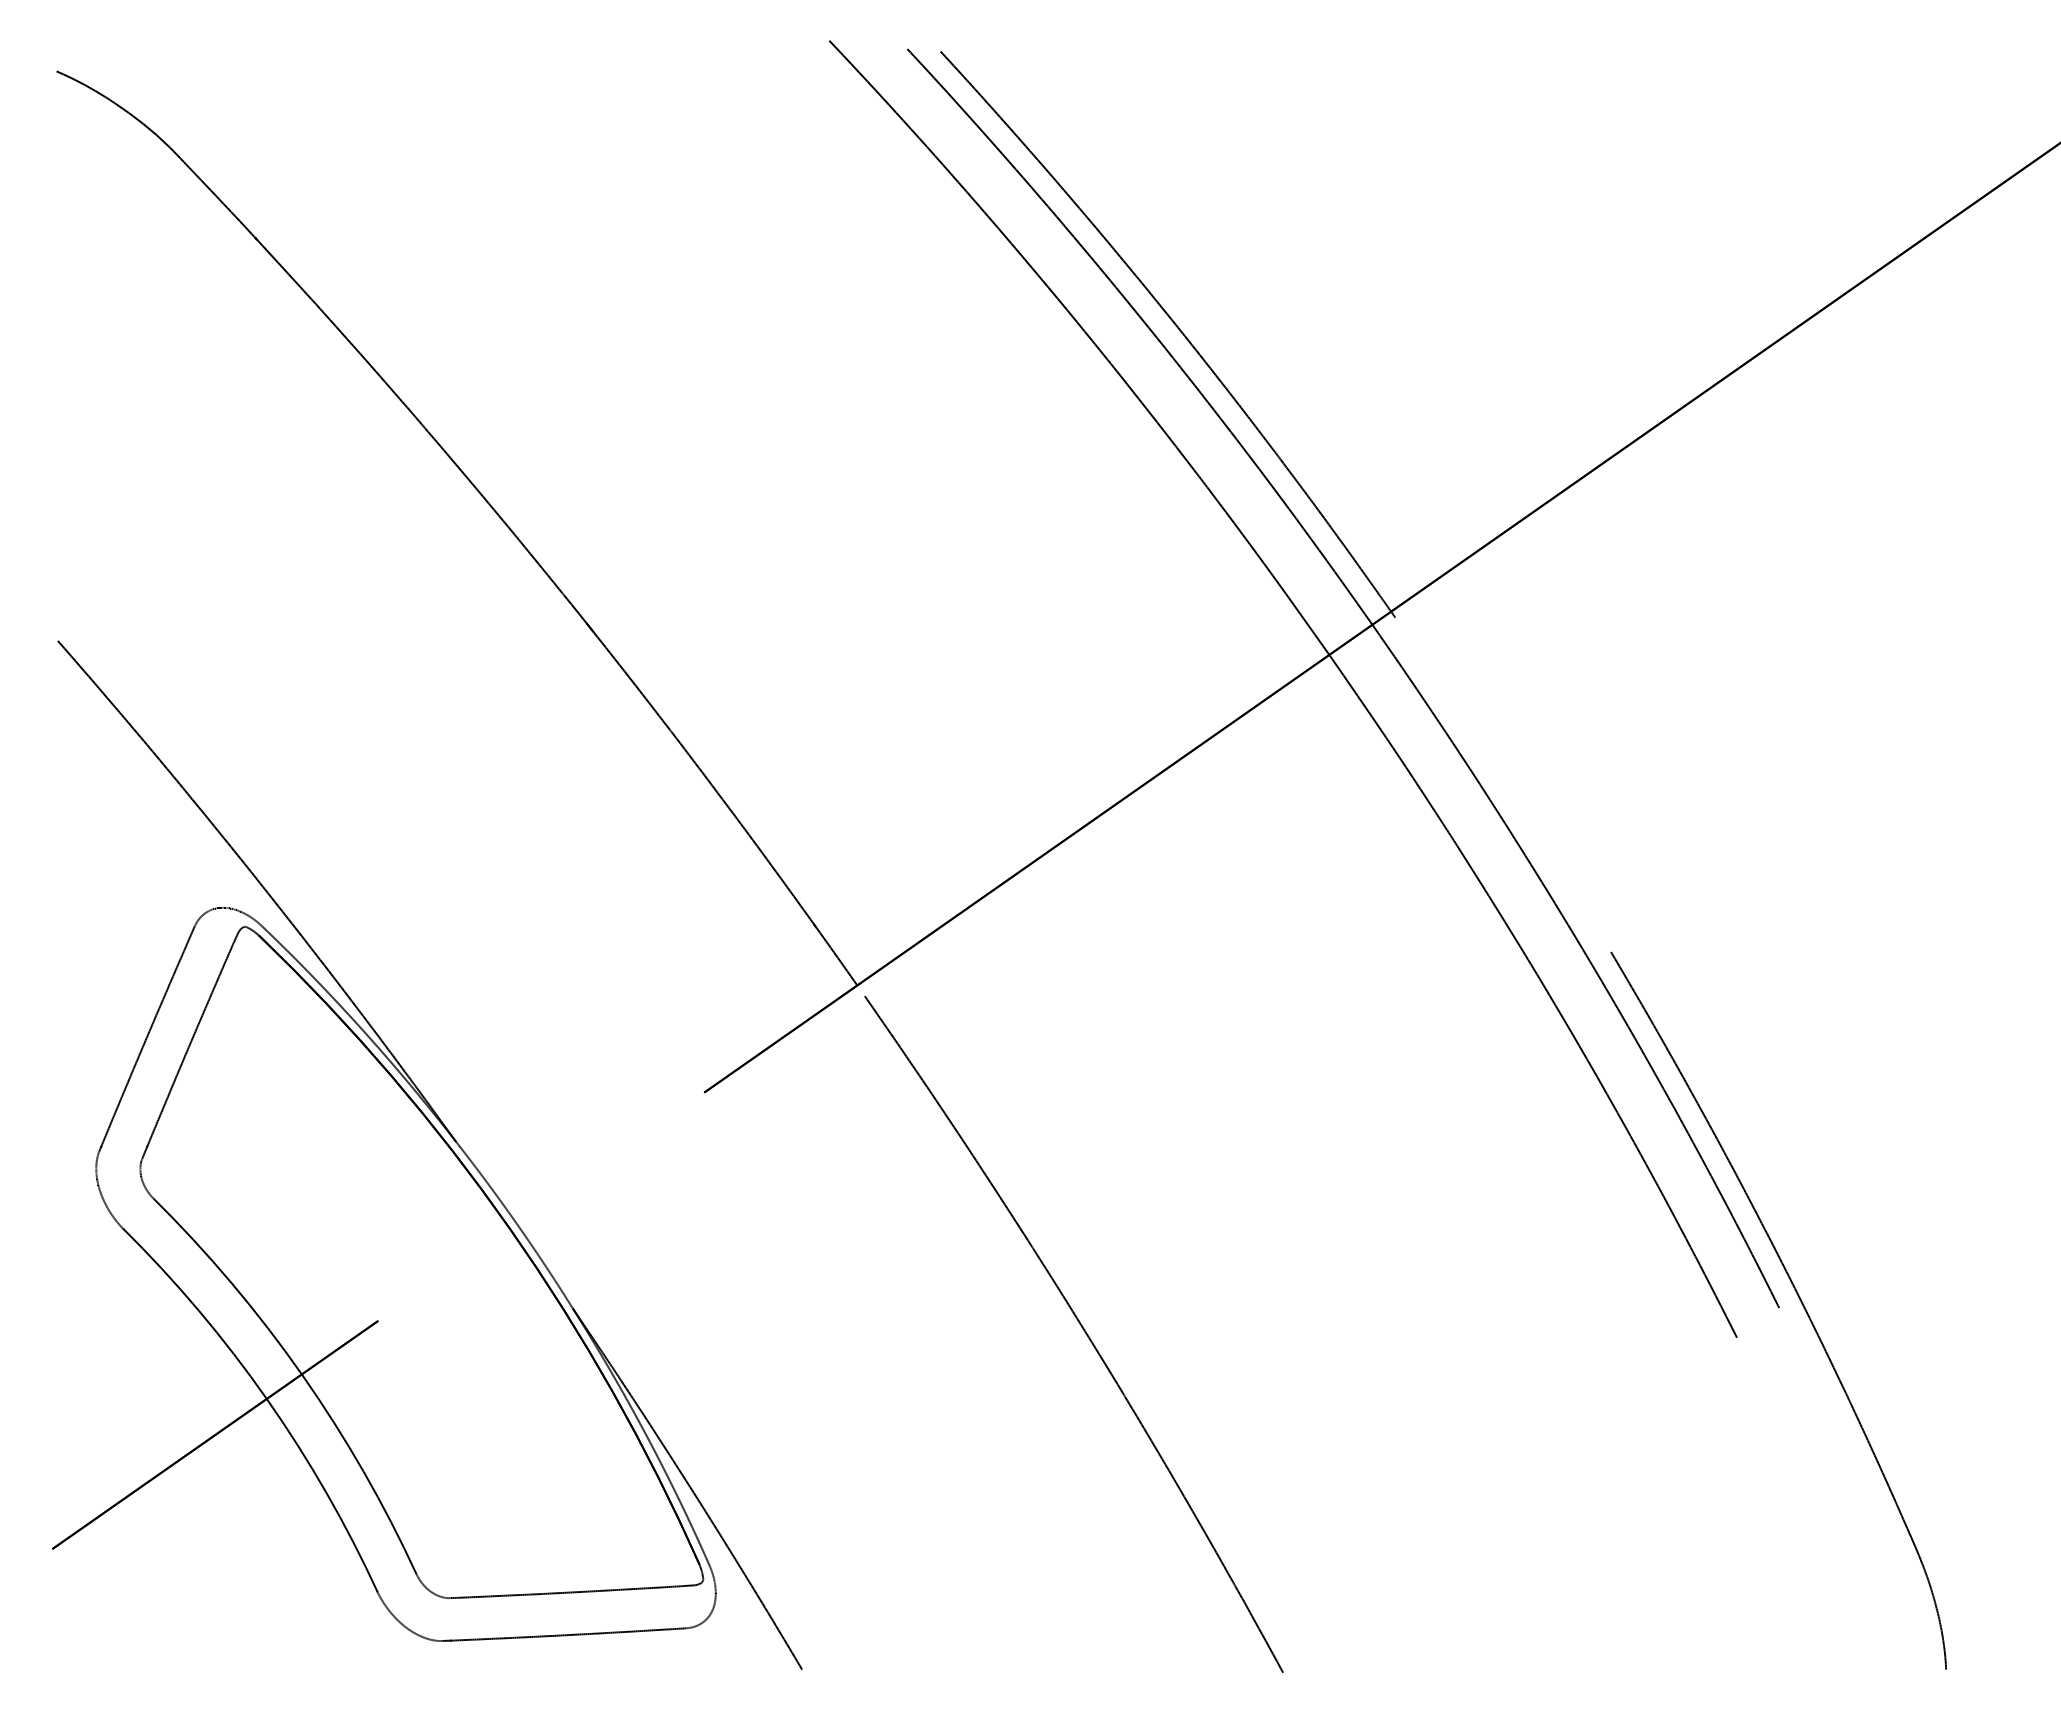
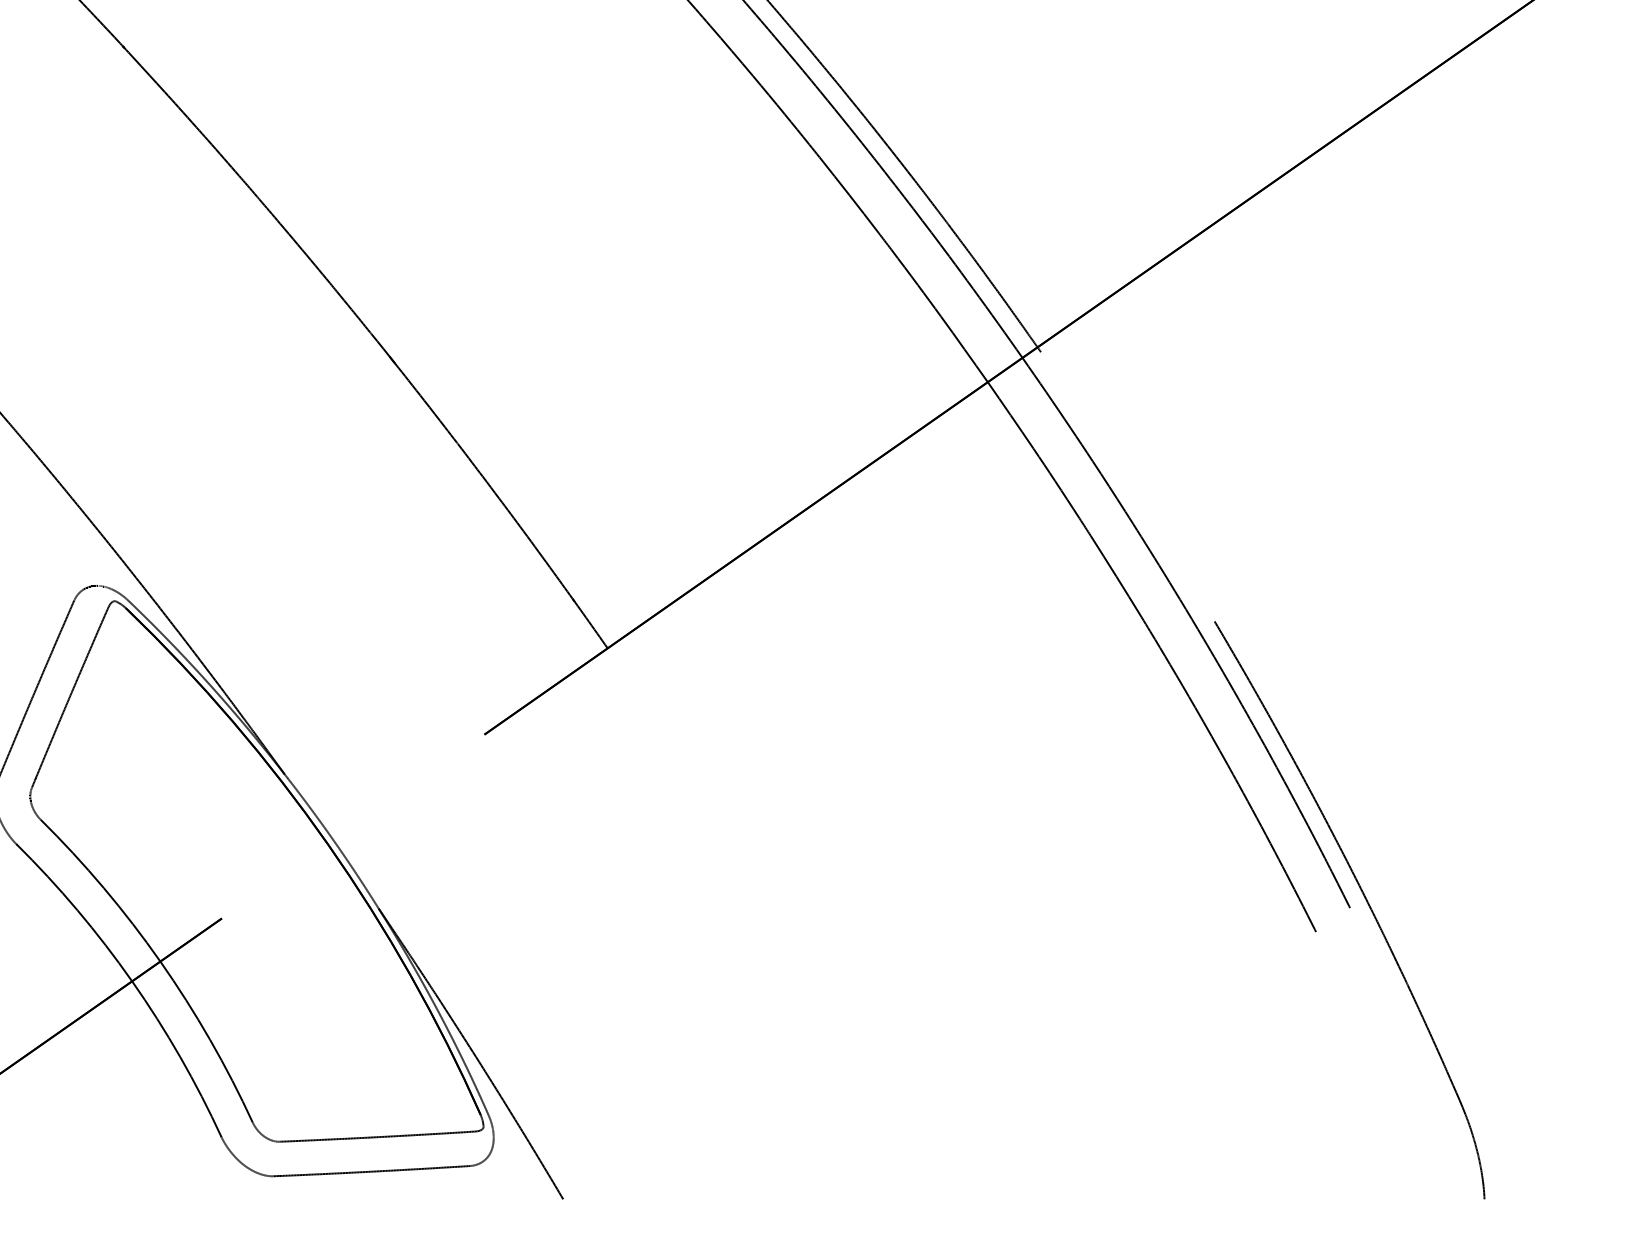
curve: (1082, 1329) -> (789, 925), removed

